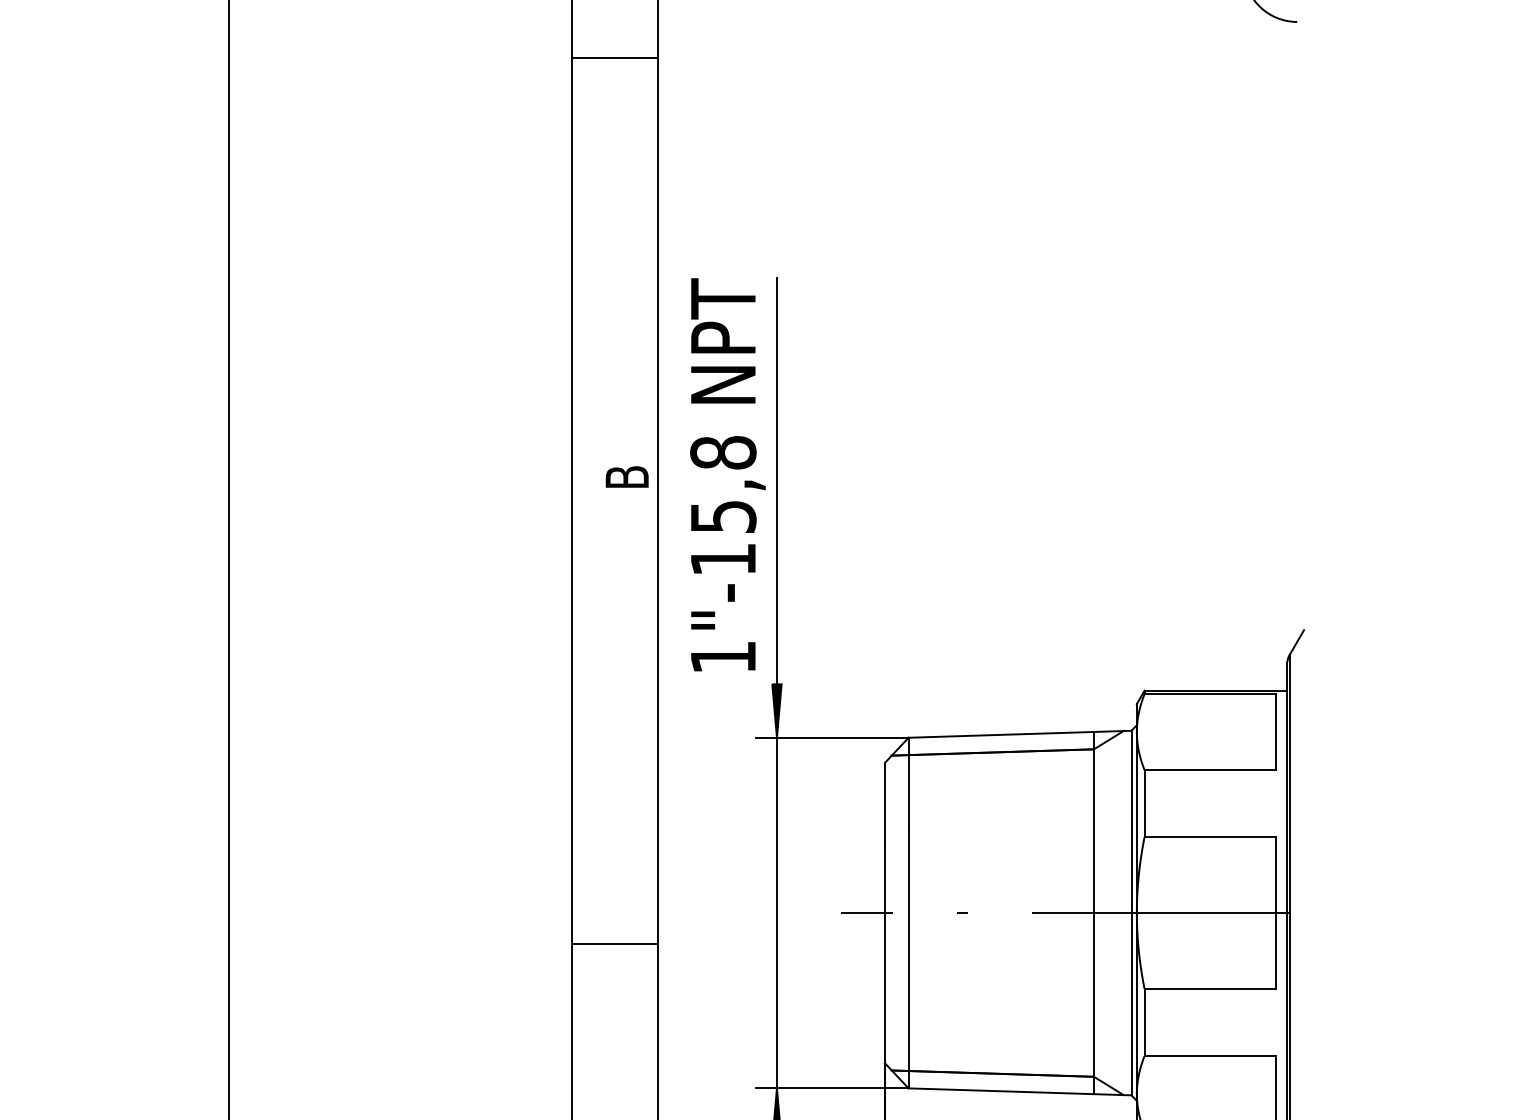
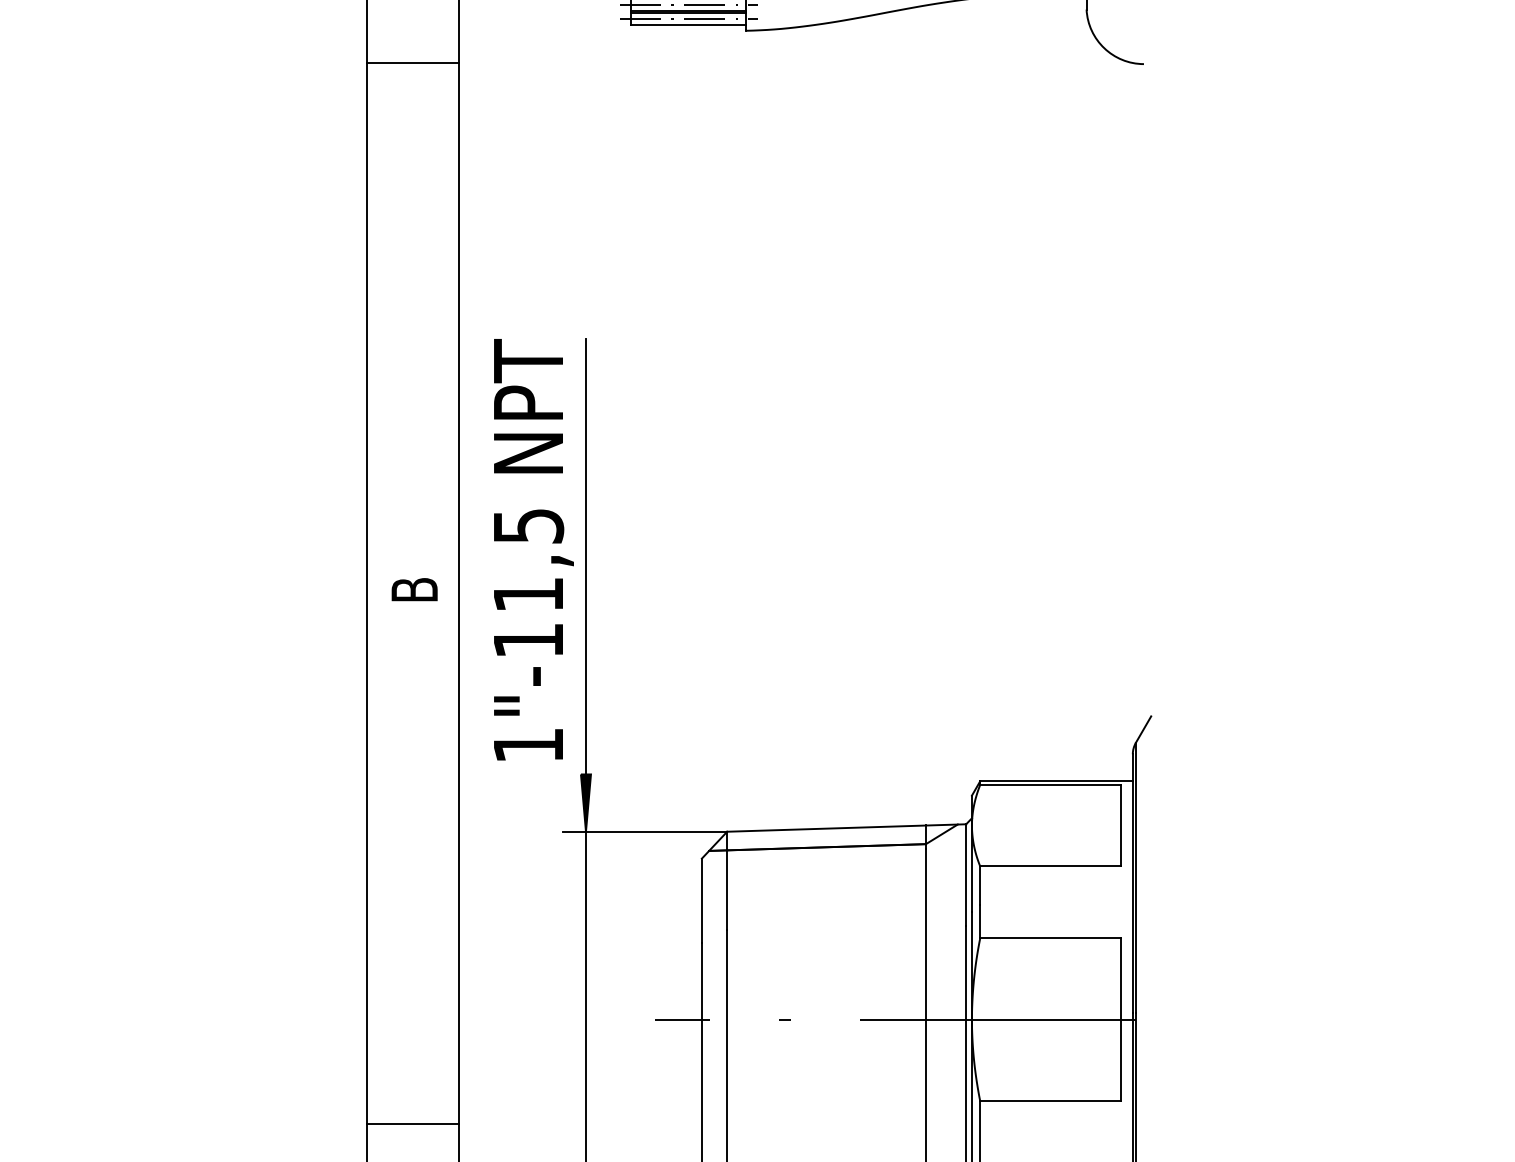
line: (615, 58) -> (412, 63), moved
text: (626, 476) -> (413, 589), moved
text: (723, 484) -> (528, 560), 1"-15,8 -> 1"-11,5
line: (615, 943) -> (412, 1124), moved

